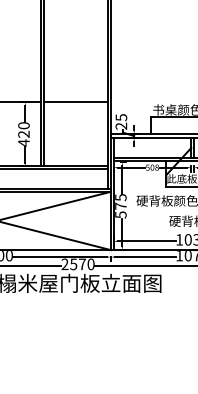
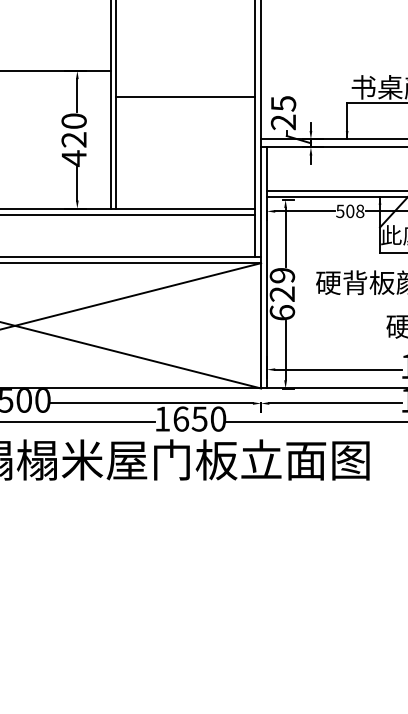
line: (75, 102) -> (184, 97), moved
text: (120, 206) -> (281, 294), 575 -> 629
text: (73, 264) -> (180, 419), 2570 -> 1650

